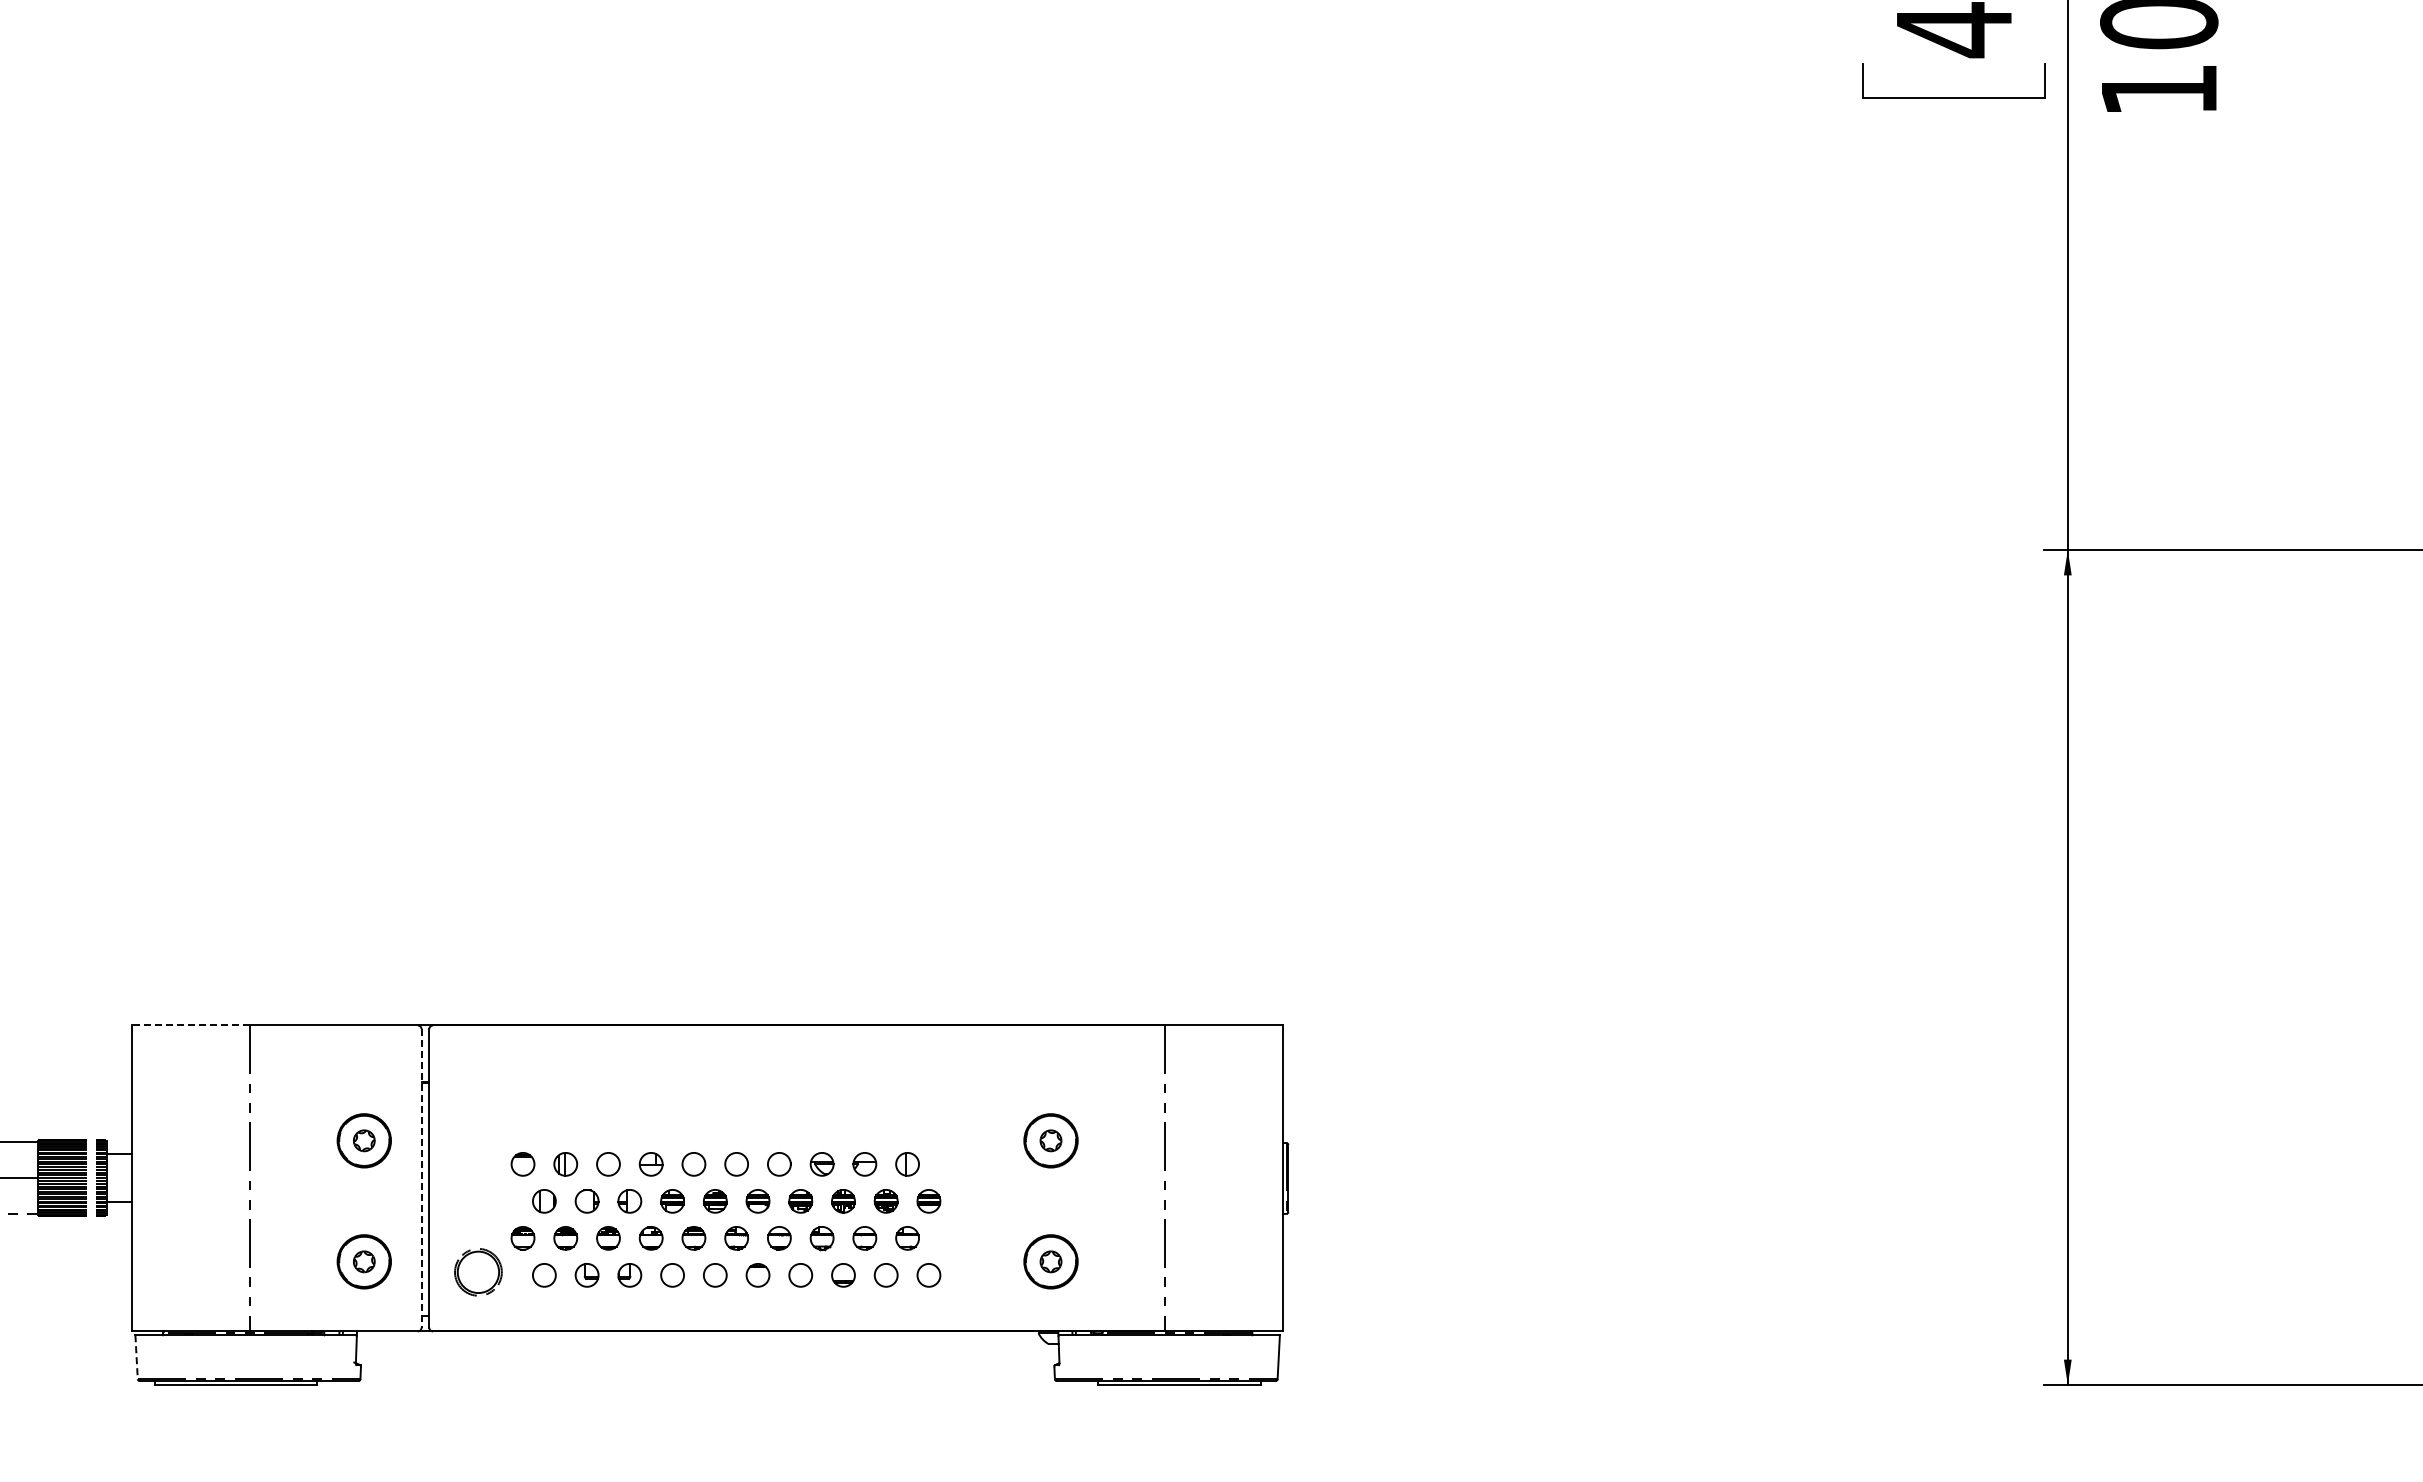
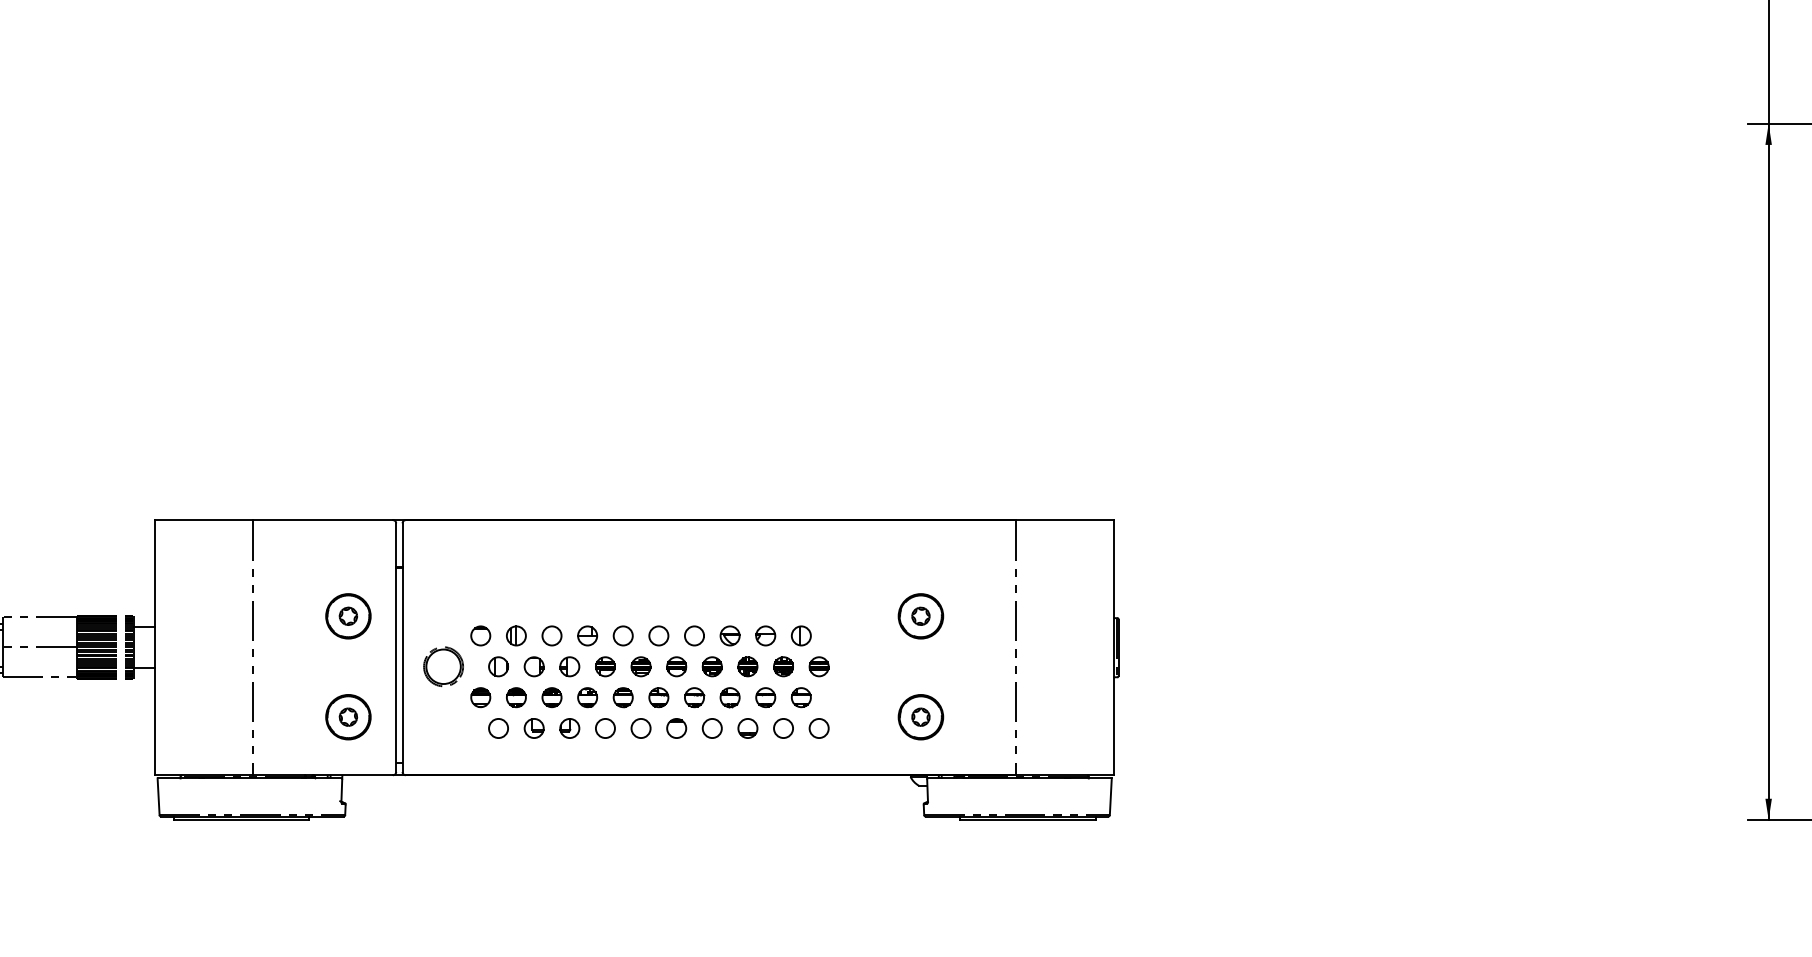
line: (191, 1025) -> (204, 520), dashed -> solid
line: (421, 1178) -> (396, 647), dashed -> solid
part: (478, 1272) -> (443, 666), moved
line: (136, 1357) -> (158, 796), dashed -> solid

